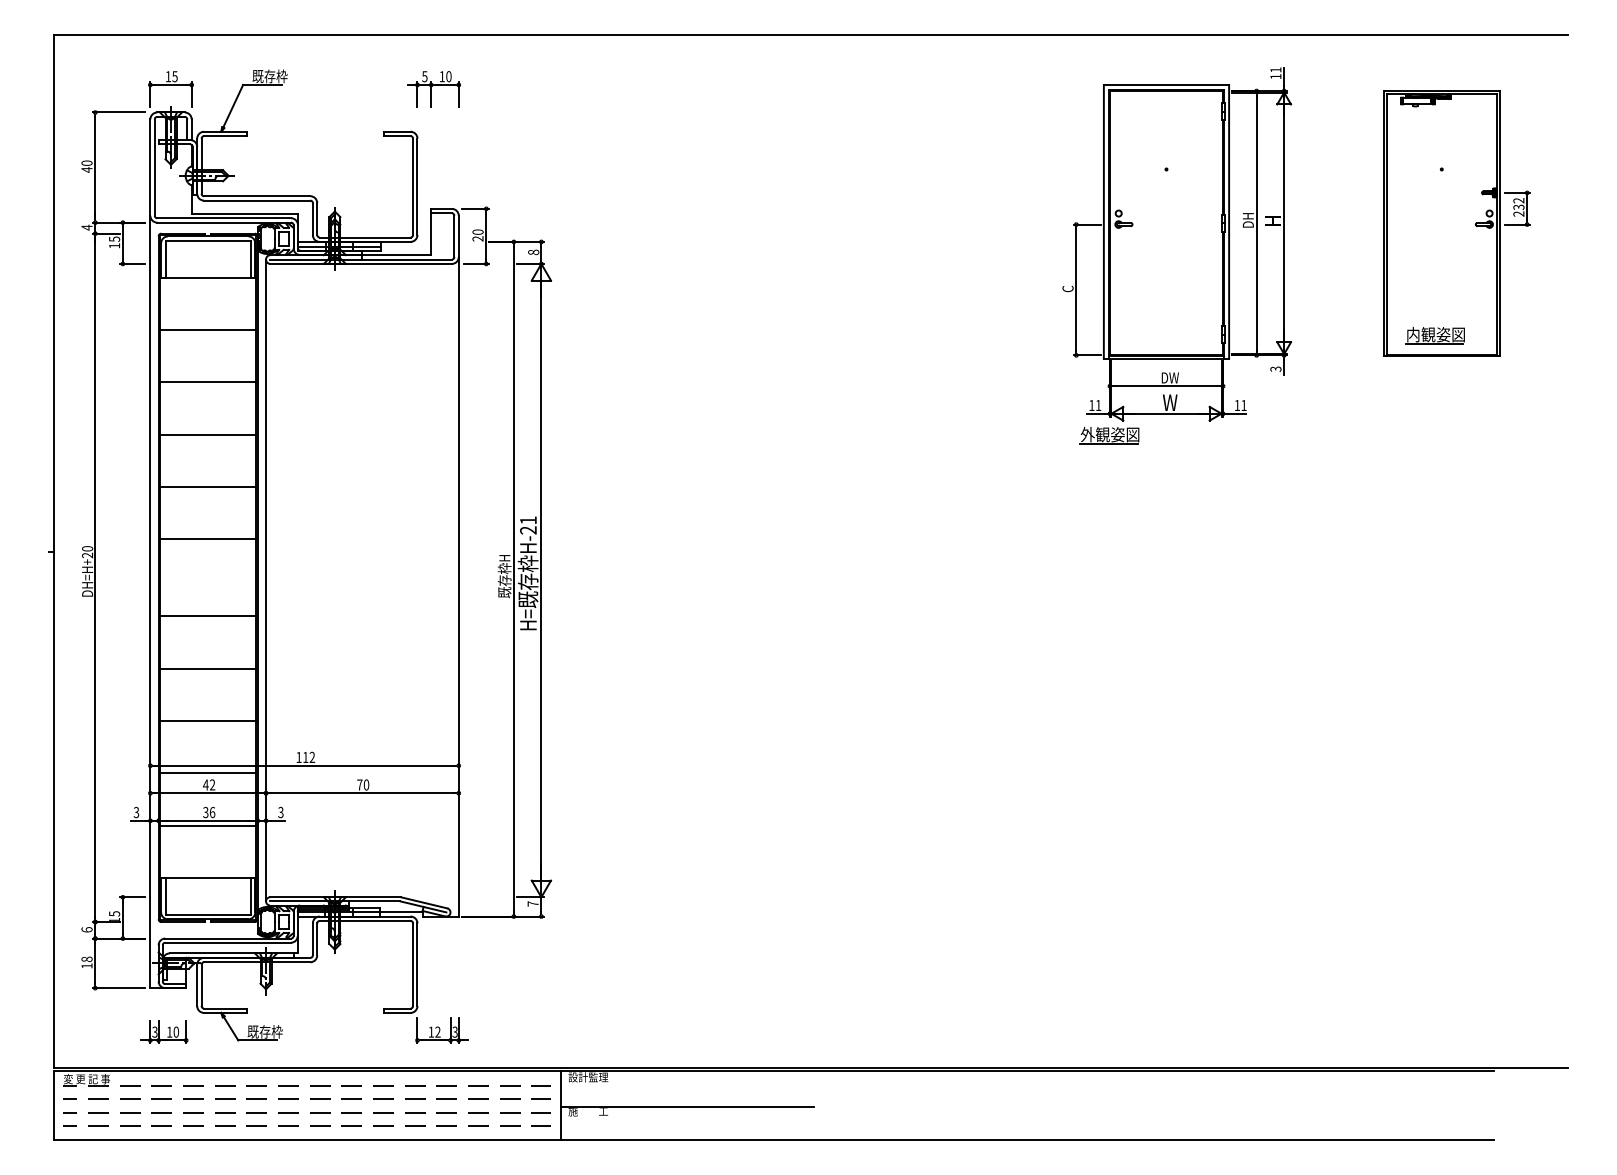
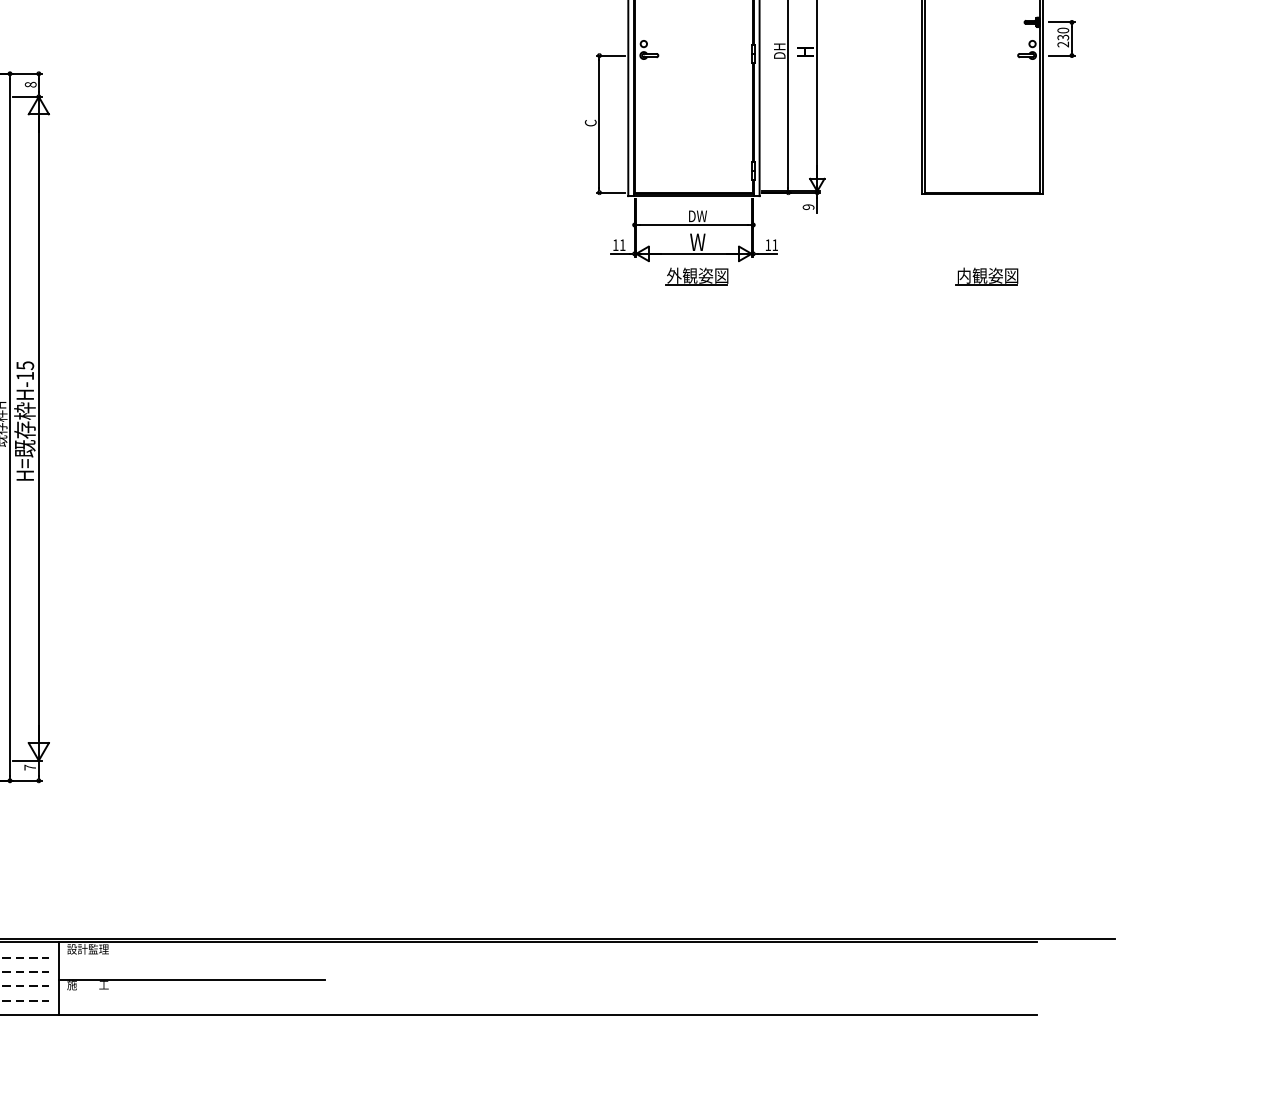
text: (1518, 200) -> (1062, 30), 232 -> 230
part: (1434, 335) -> (986, 276), moved
text: (1275, 368) -> (808, 206), 3 -> 9
part: (1109, 435) -> (697, 276), moved
text: (528, 525) -> (25, 370), H-21 -> H-15

